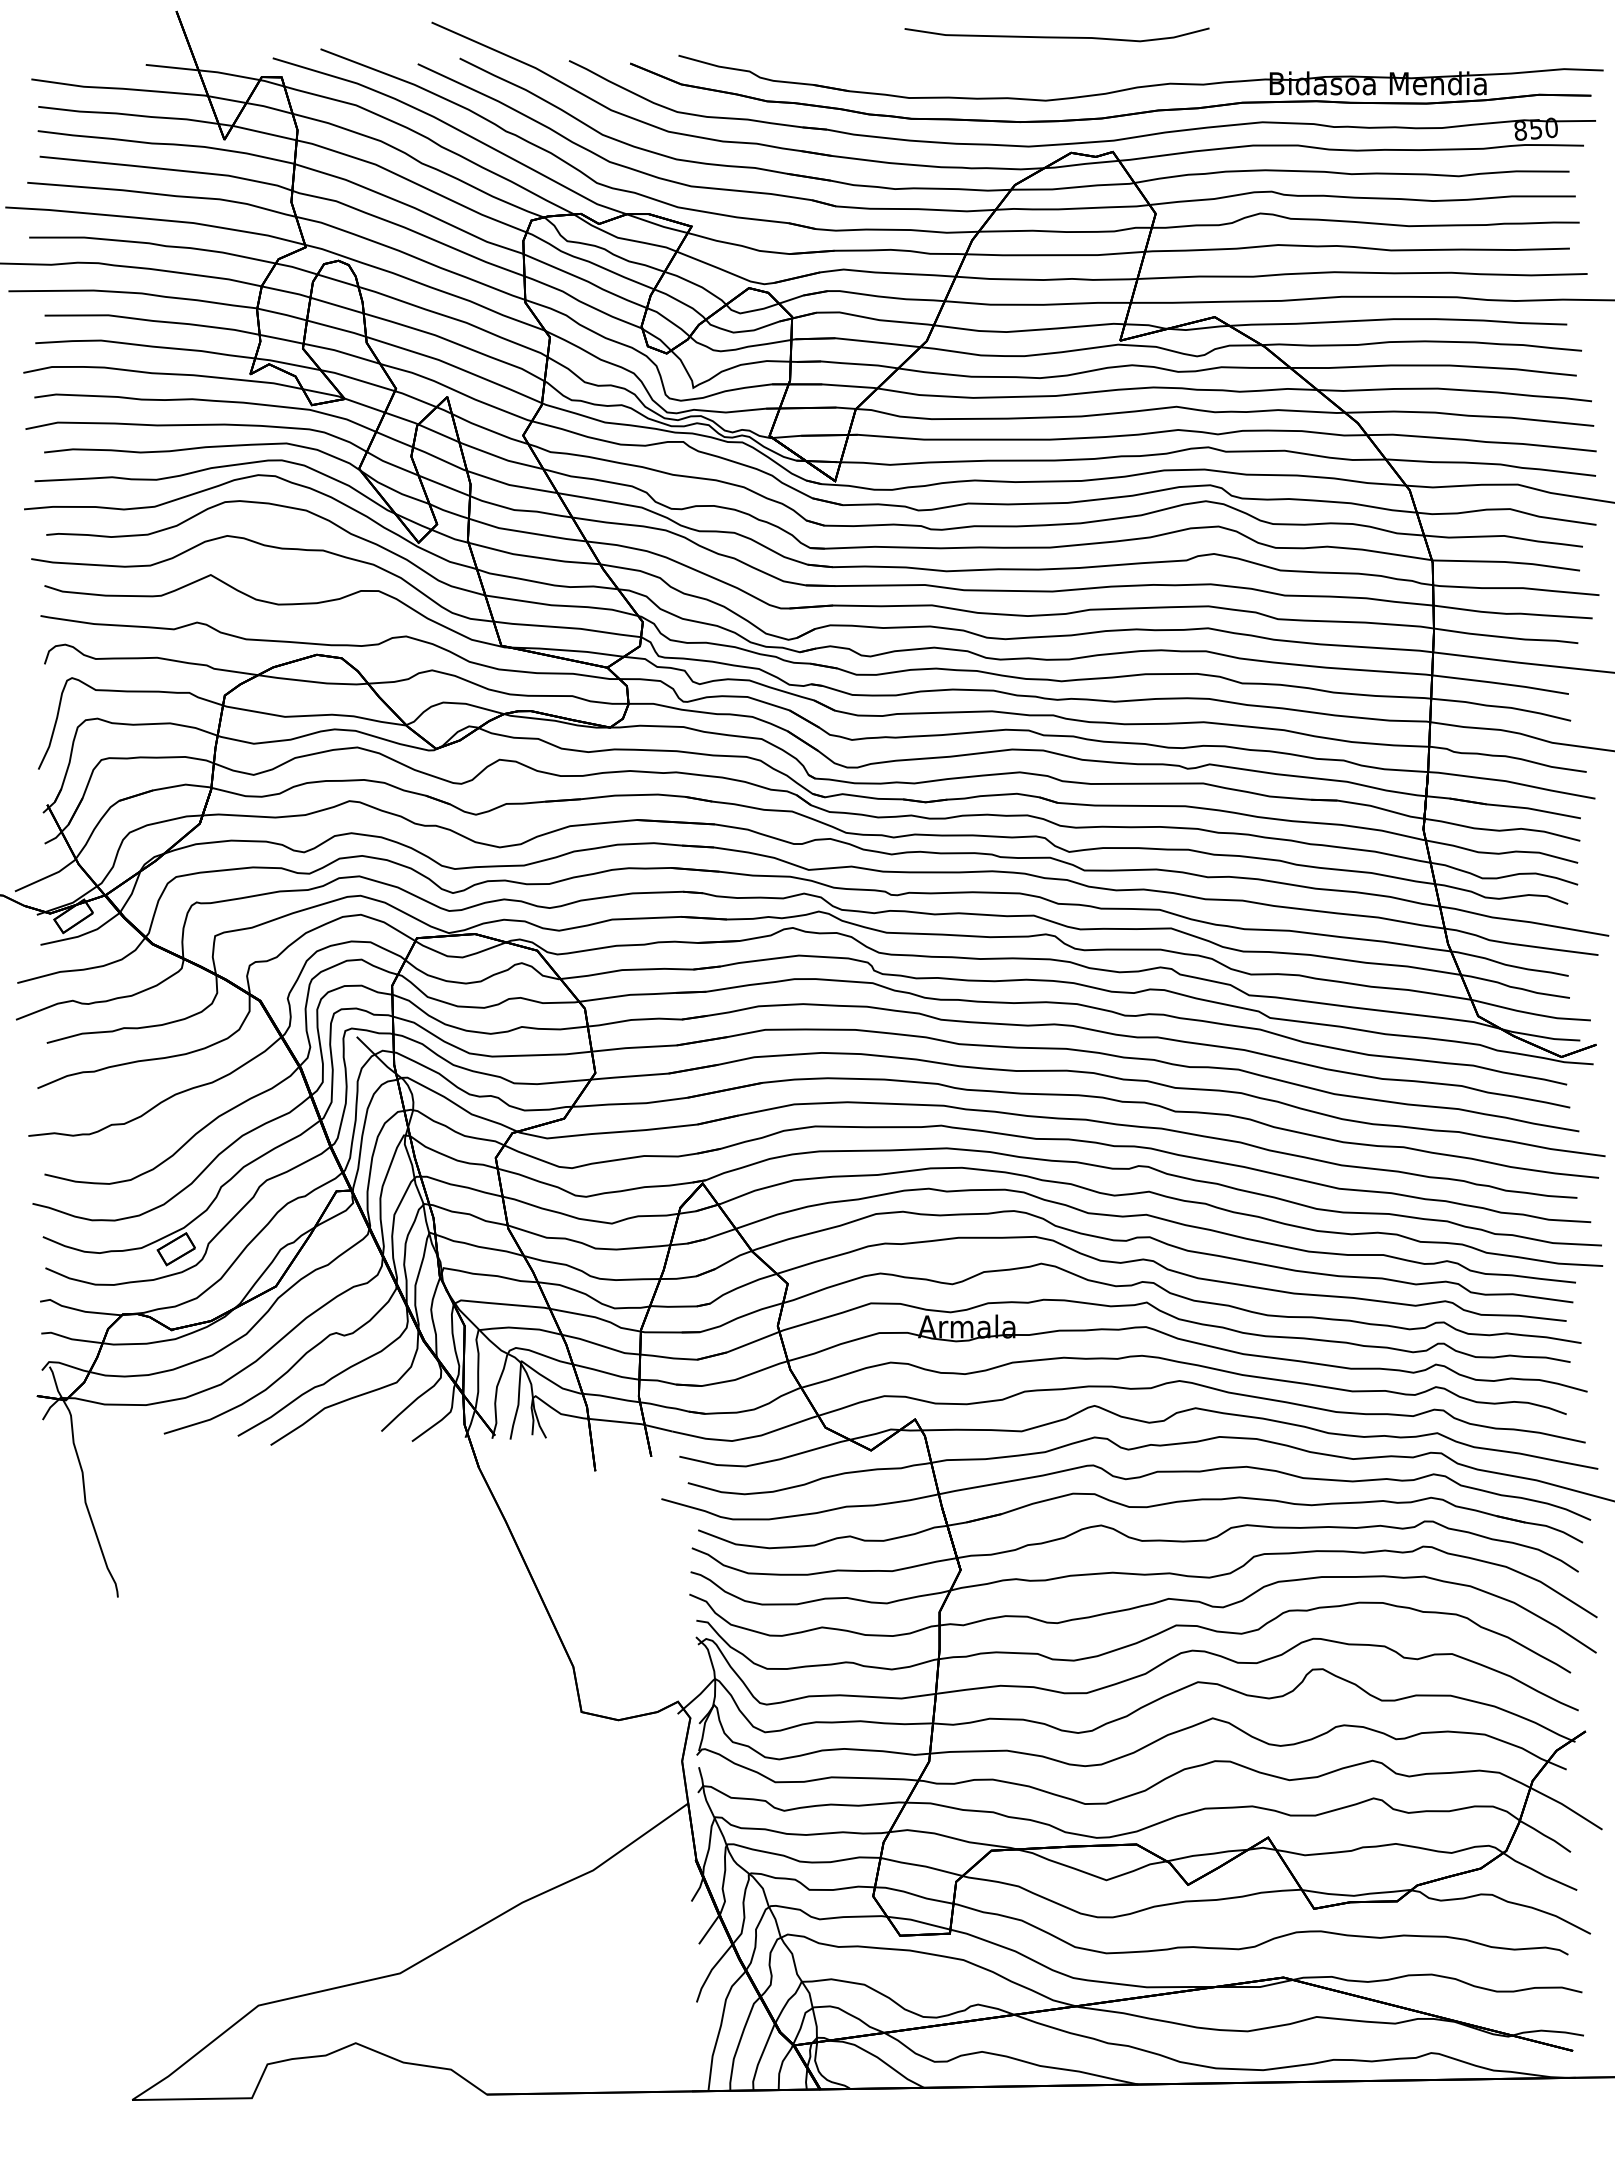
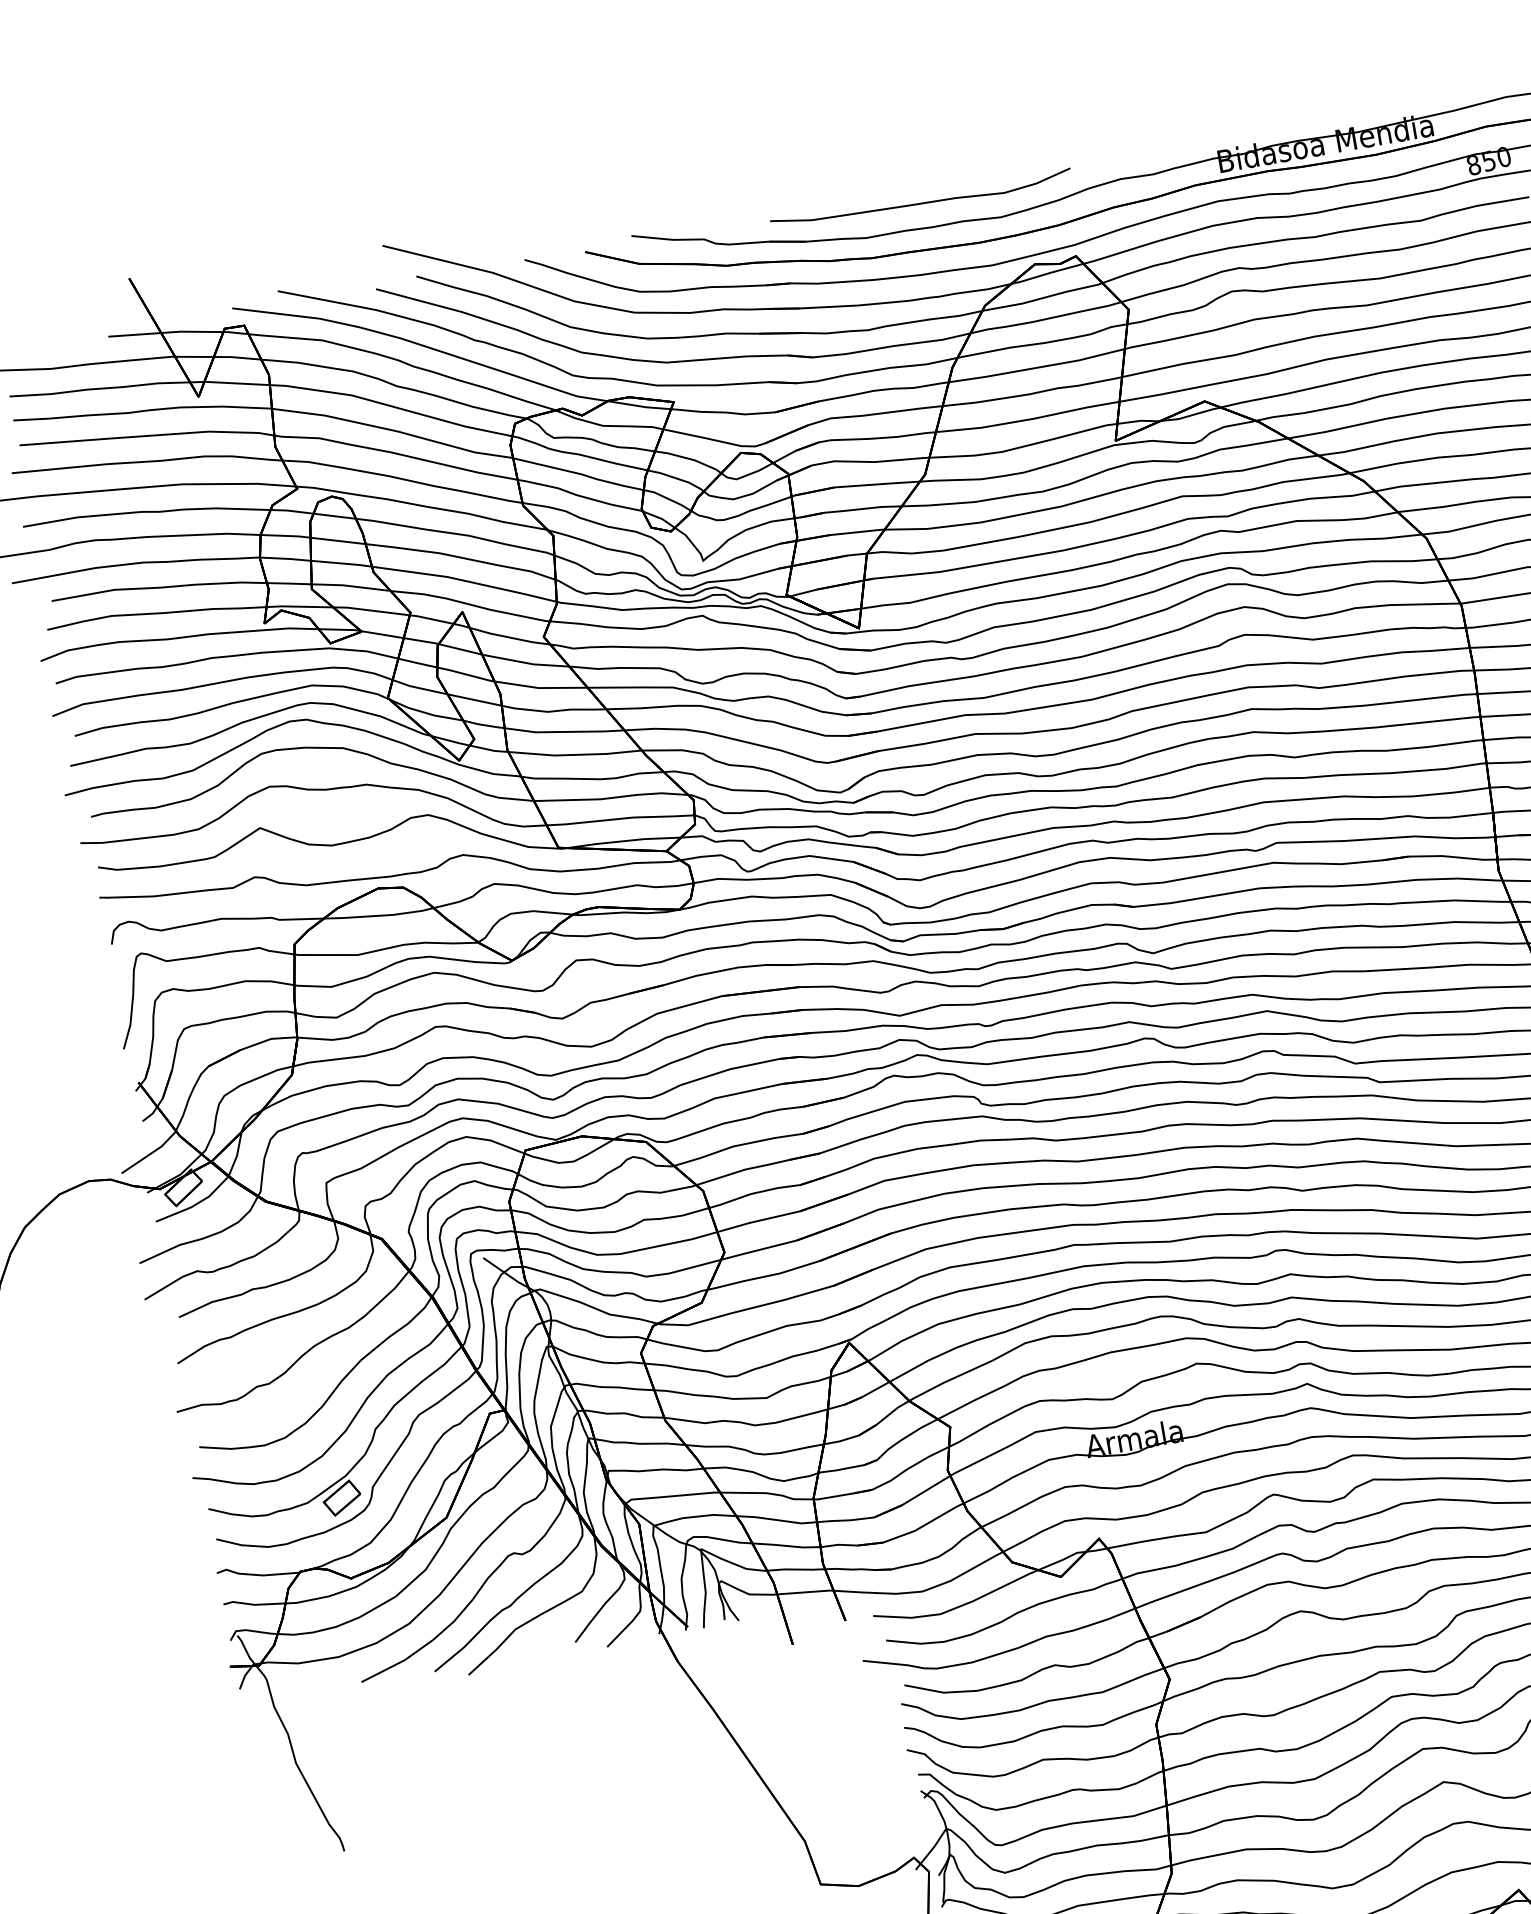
curve: (1056, 36) -> (921, 202), moved

